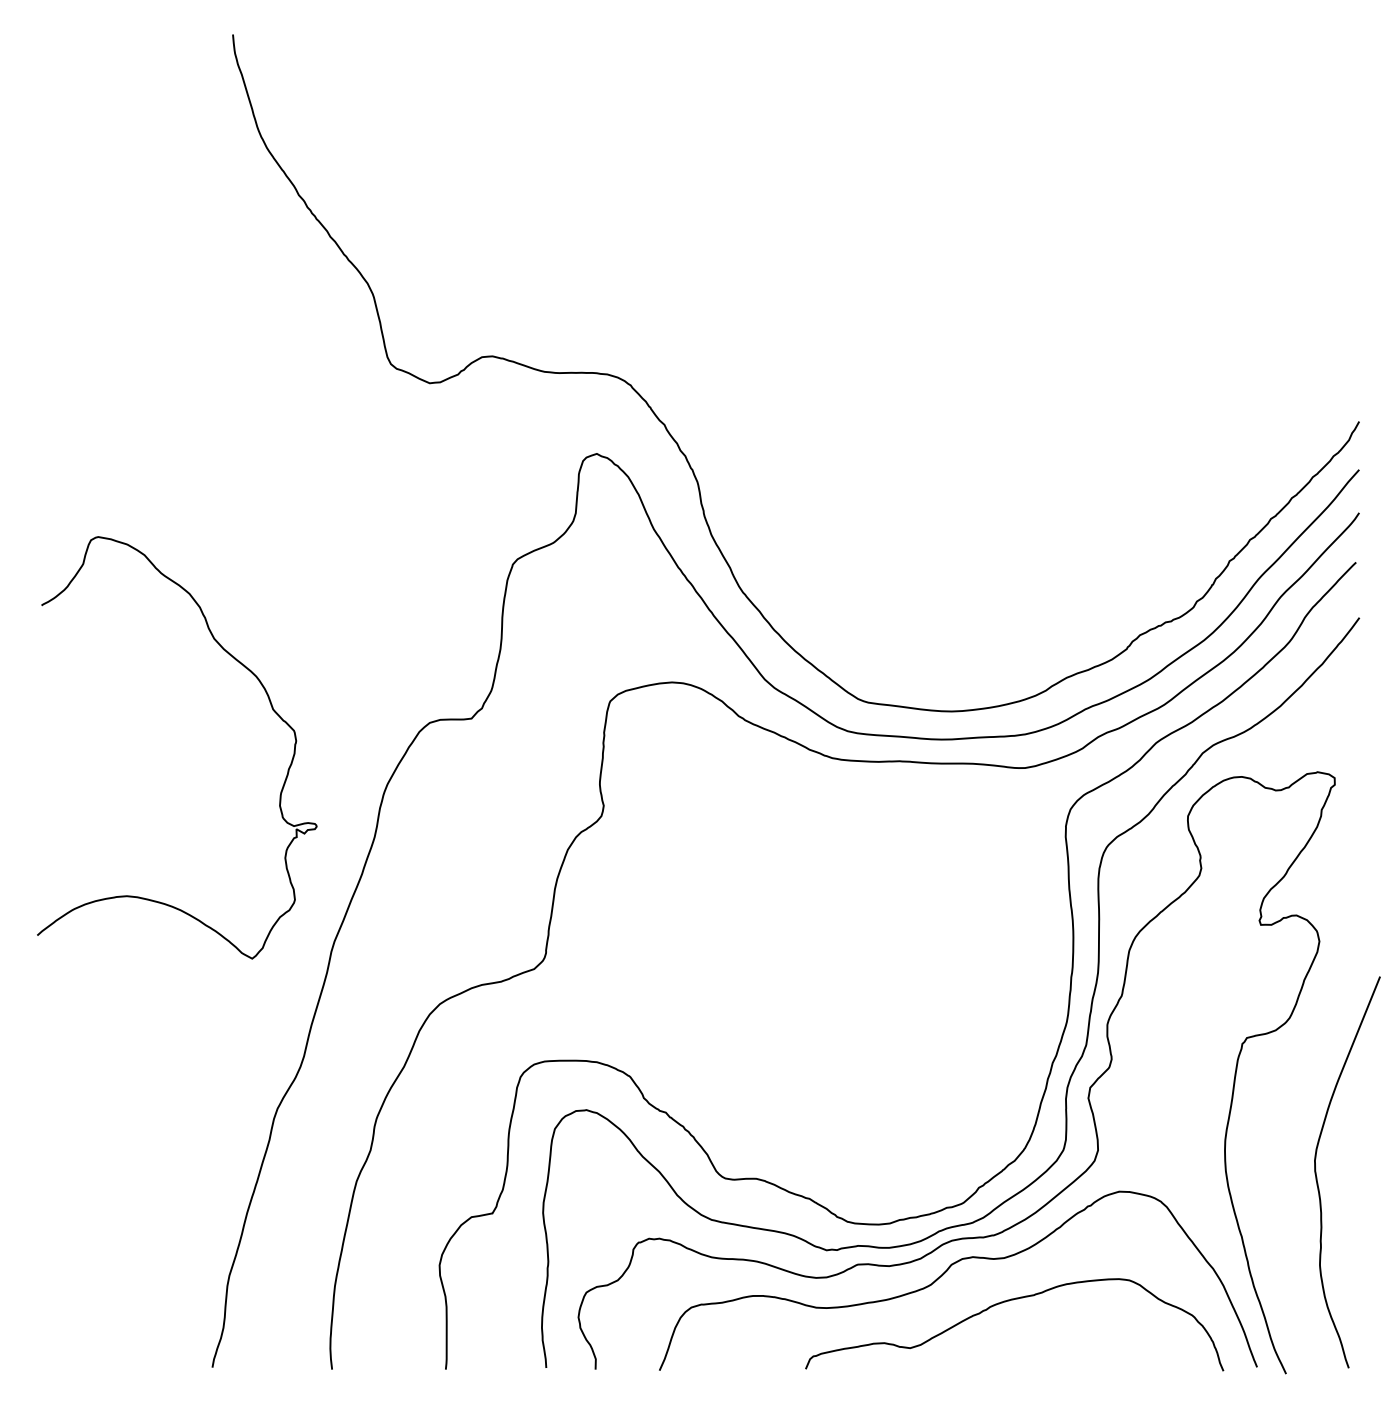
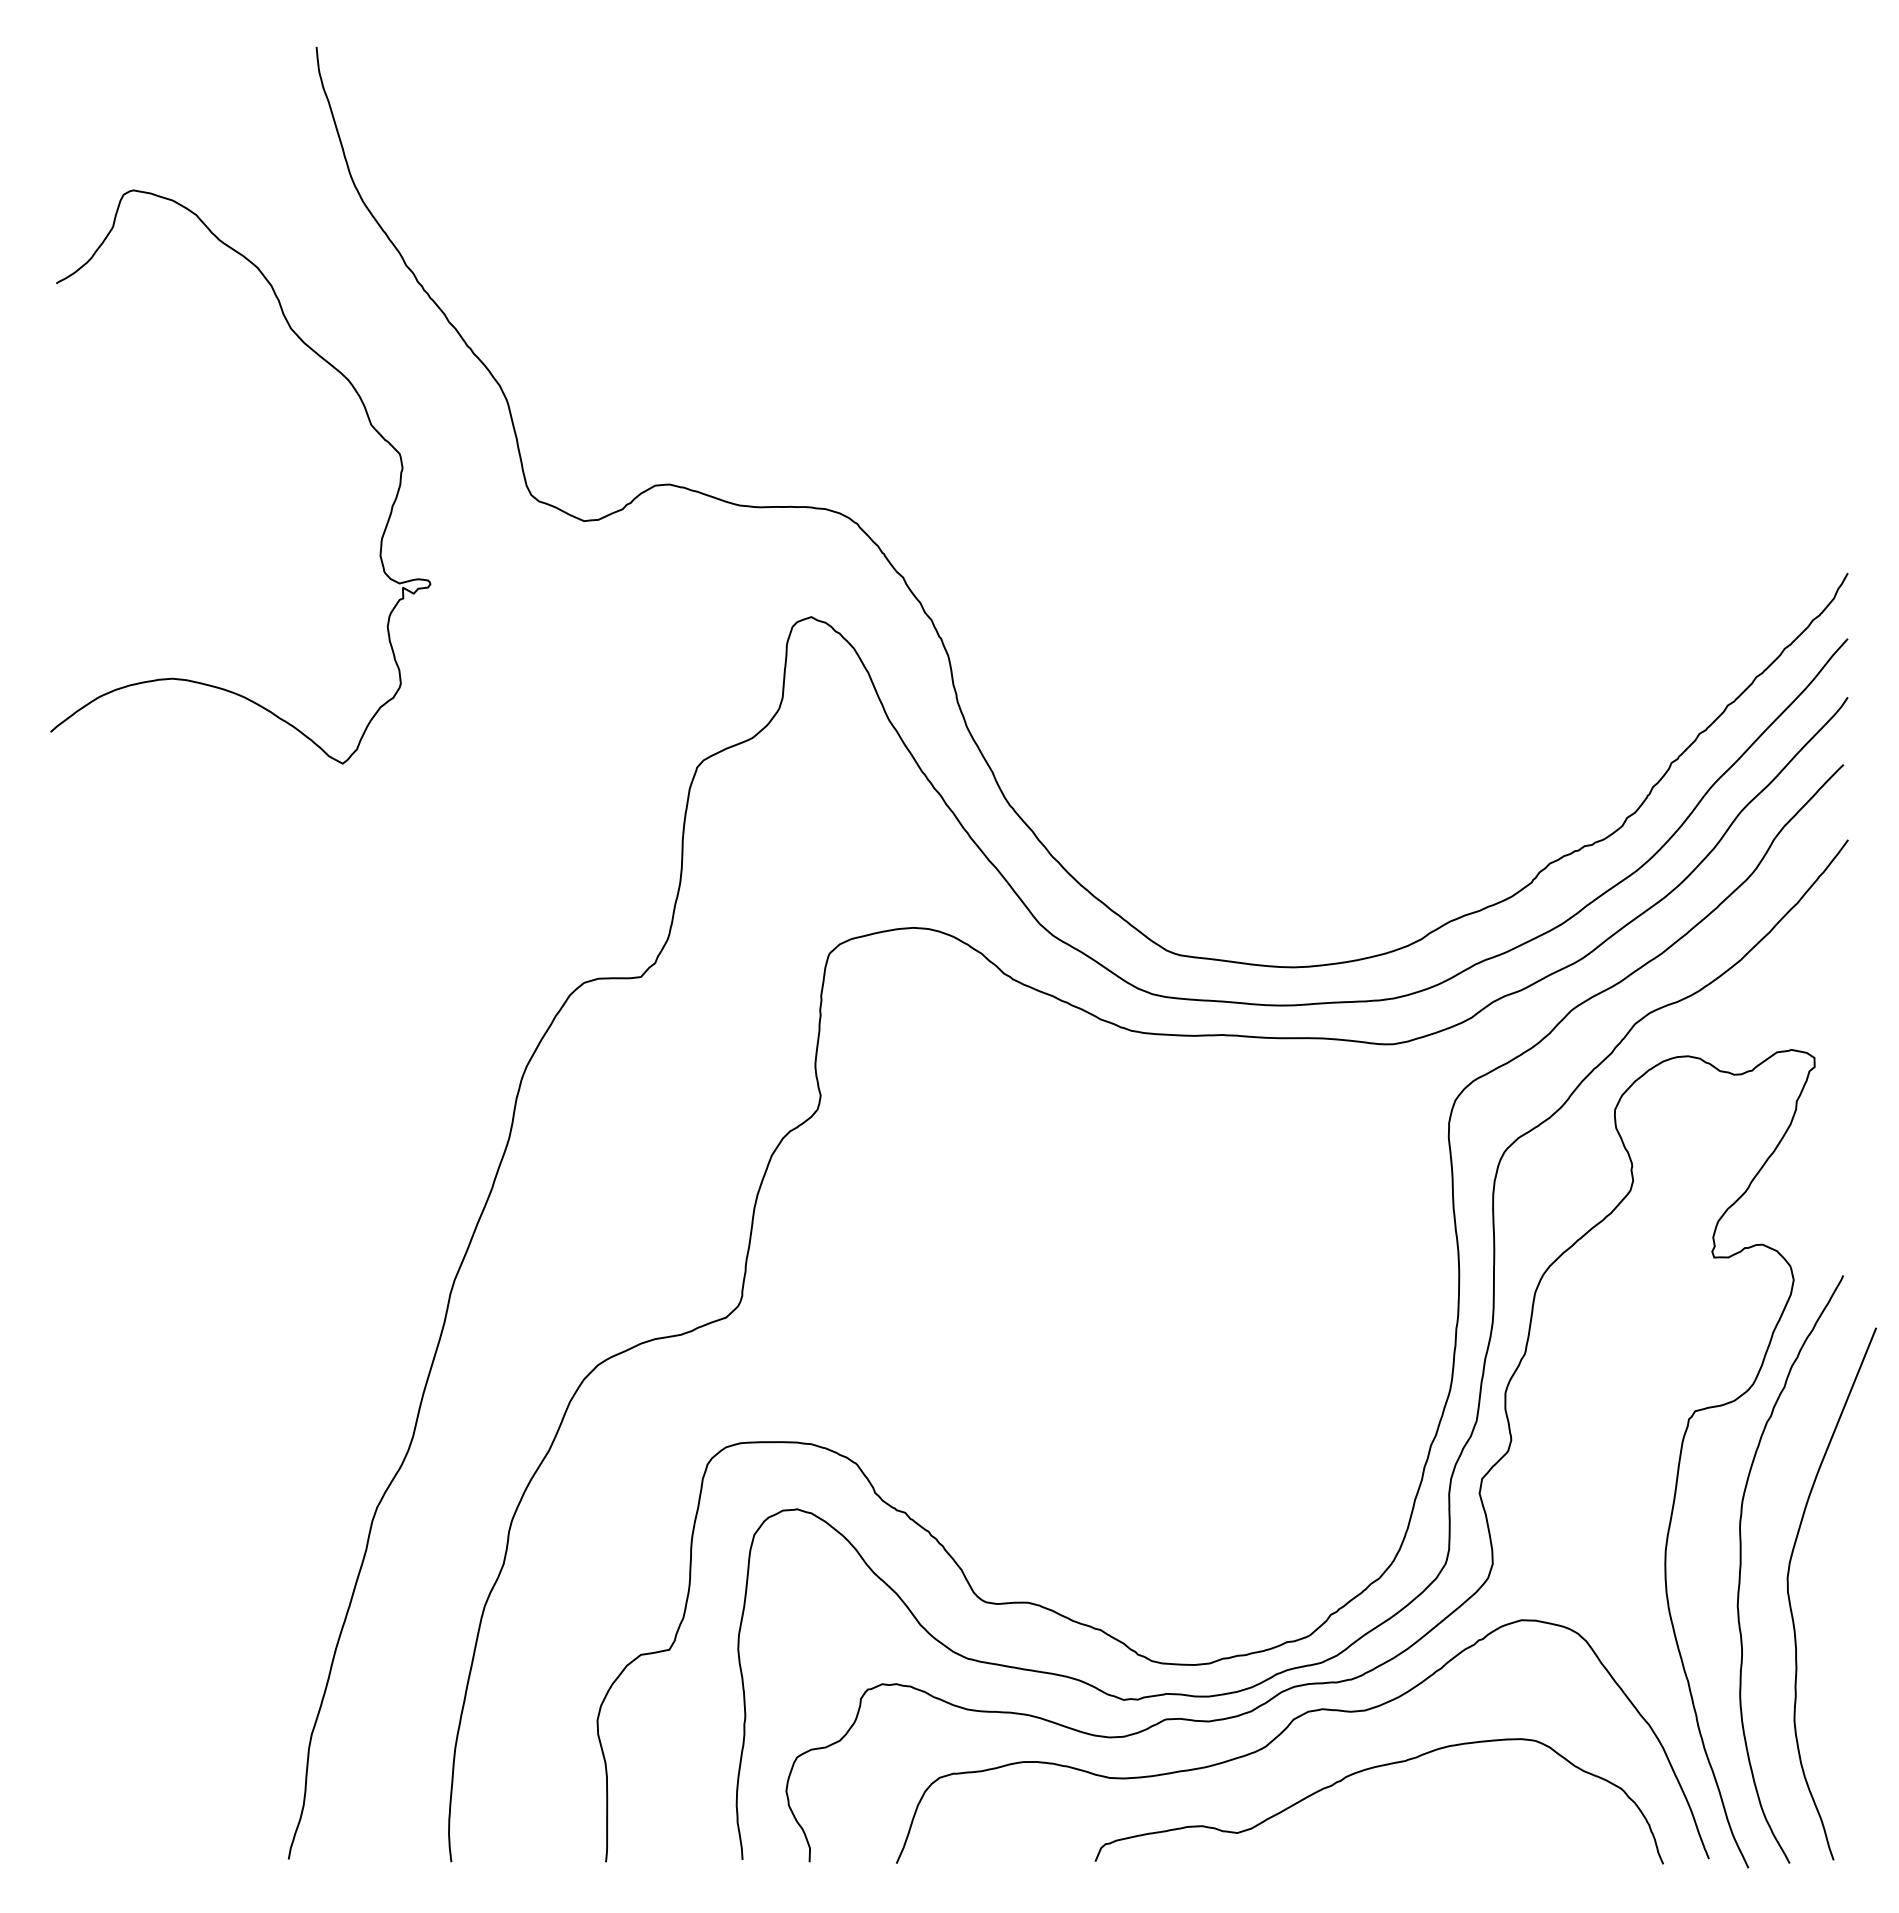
curve: (271, 708) -> (368, 423), moved
curve: (1281, 1152) -> (1742, 1566), added

